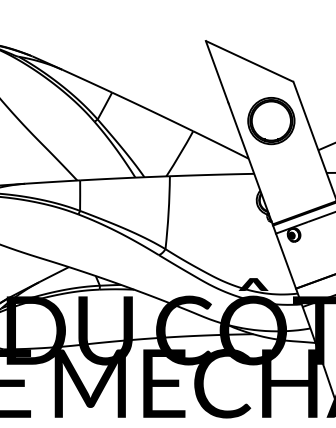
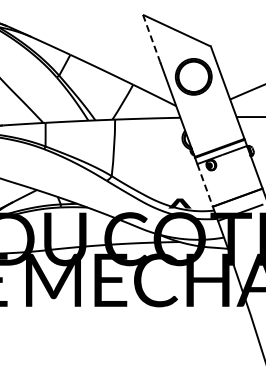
line: (216, 71) -> (151, 38), solid -> dashed
line: (286, 261) -> (205, 185), solid -> dashed

